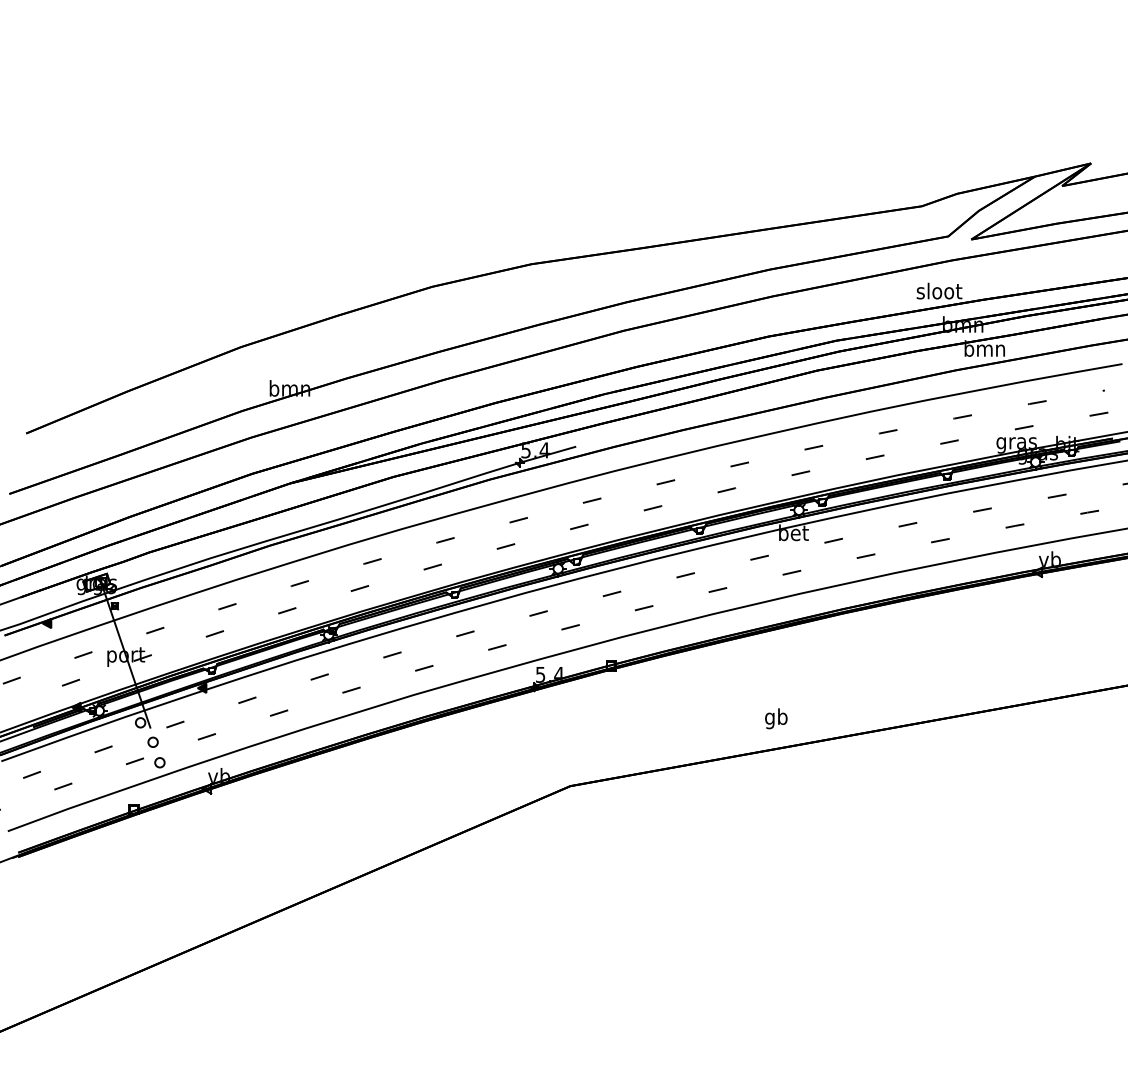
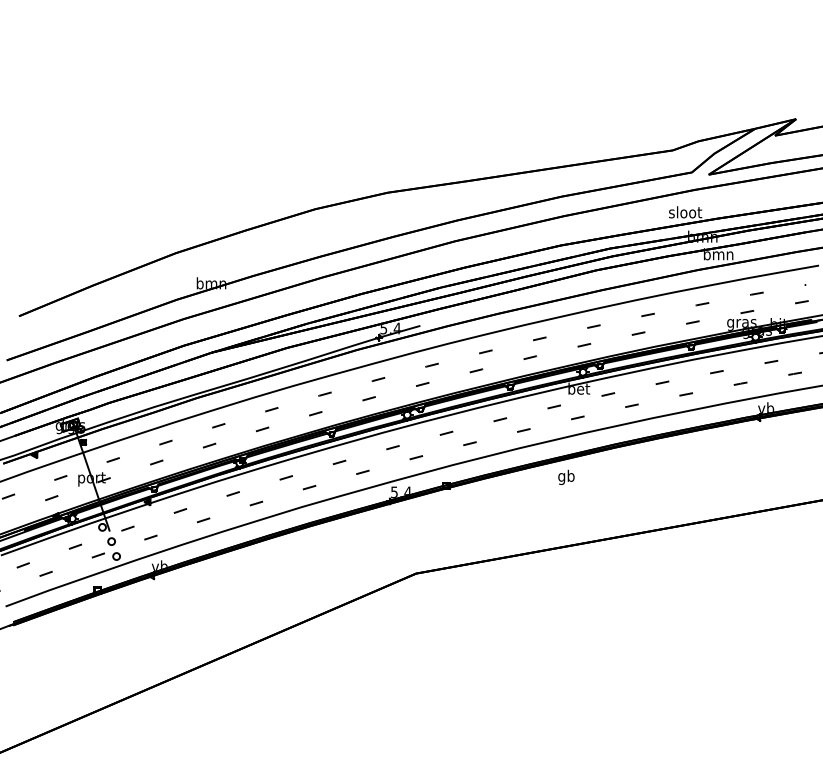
text: (776, 717) -> (566, 476), moved

